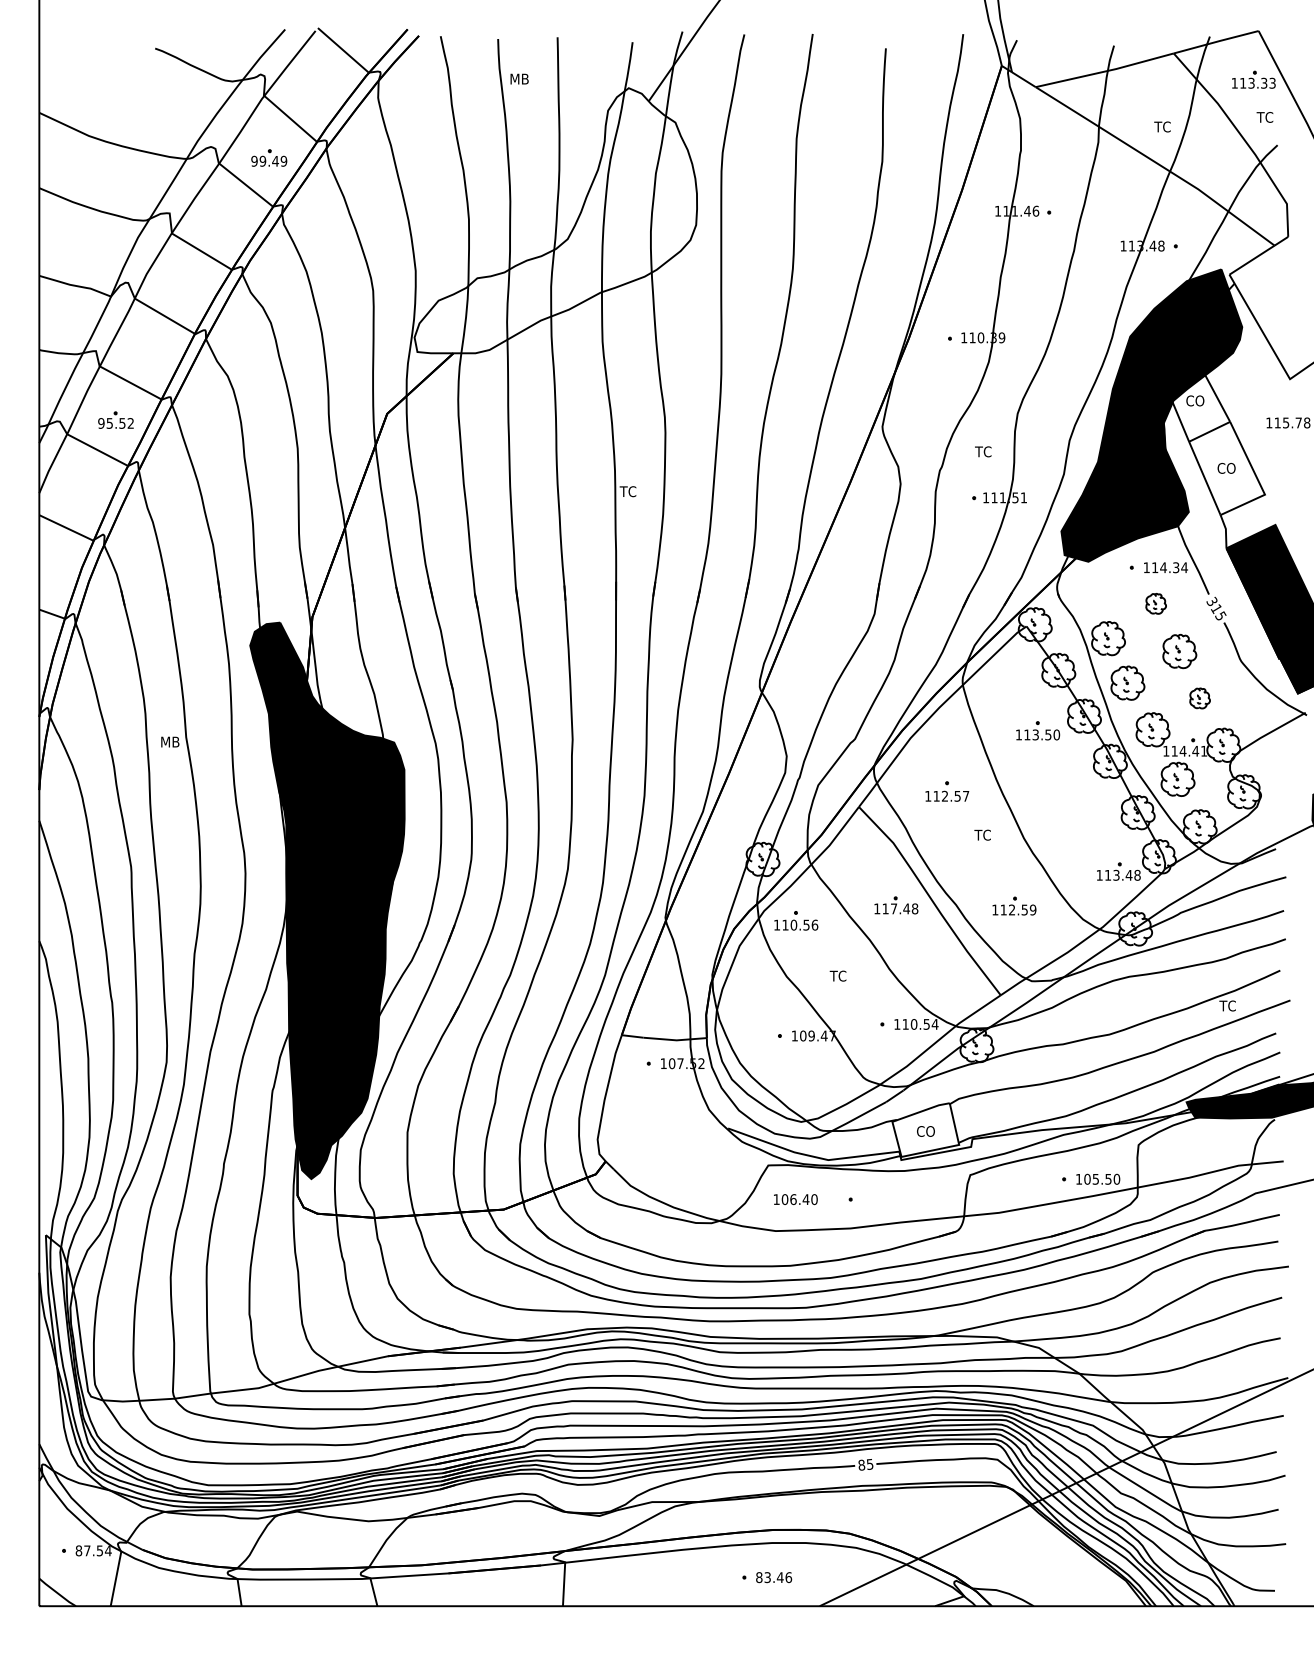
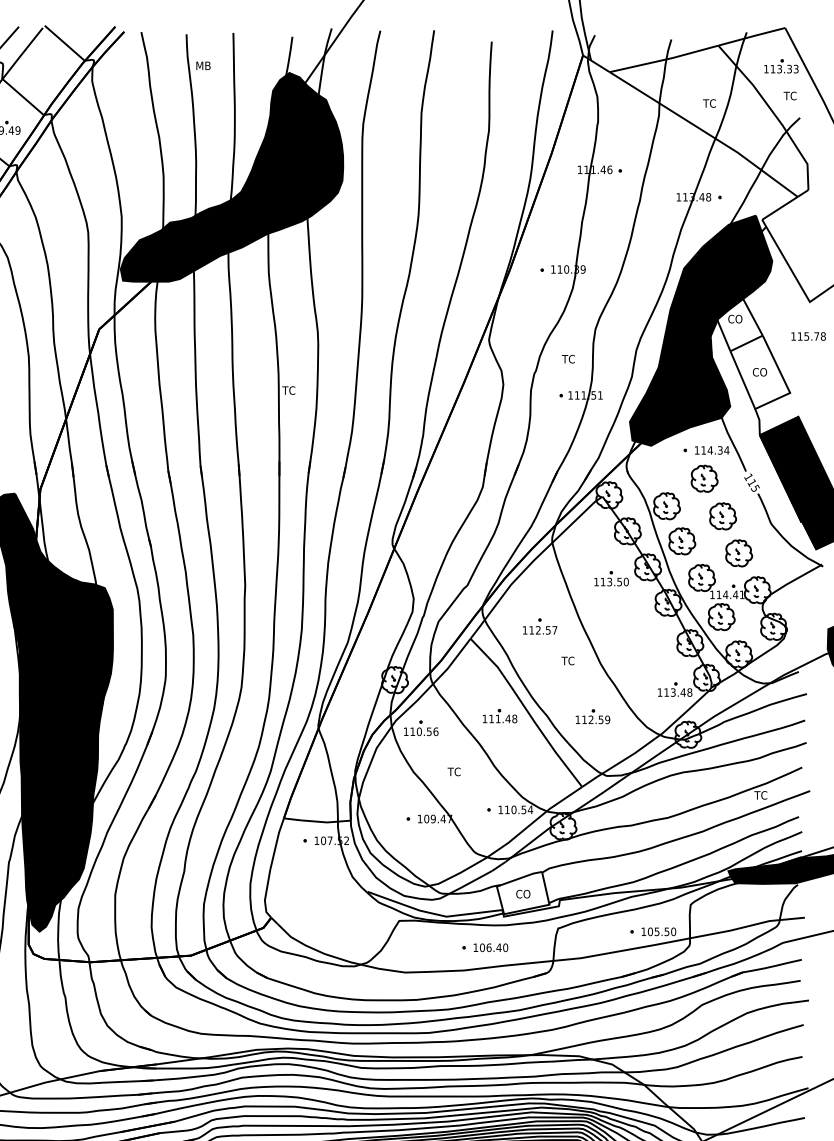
fill: (555, 220) -> (231, 177), added
text: (1211, 601) -> (748, 477), 315 -> 115
part: (1155, 603) -> (703, 478), size x1.67
part: (1199, 698) -> (738, 553), size x1.67
text: (893, 908) -> (497, 718), 117.48 -> 111.48
text: (795, 1199) -> (490, 947), moved

